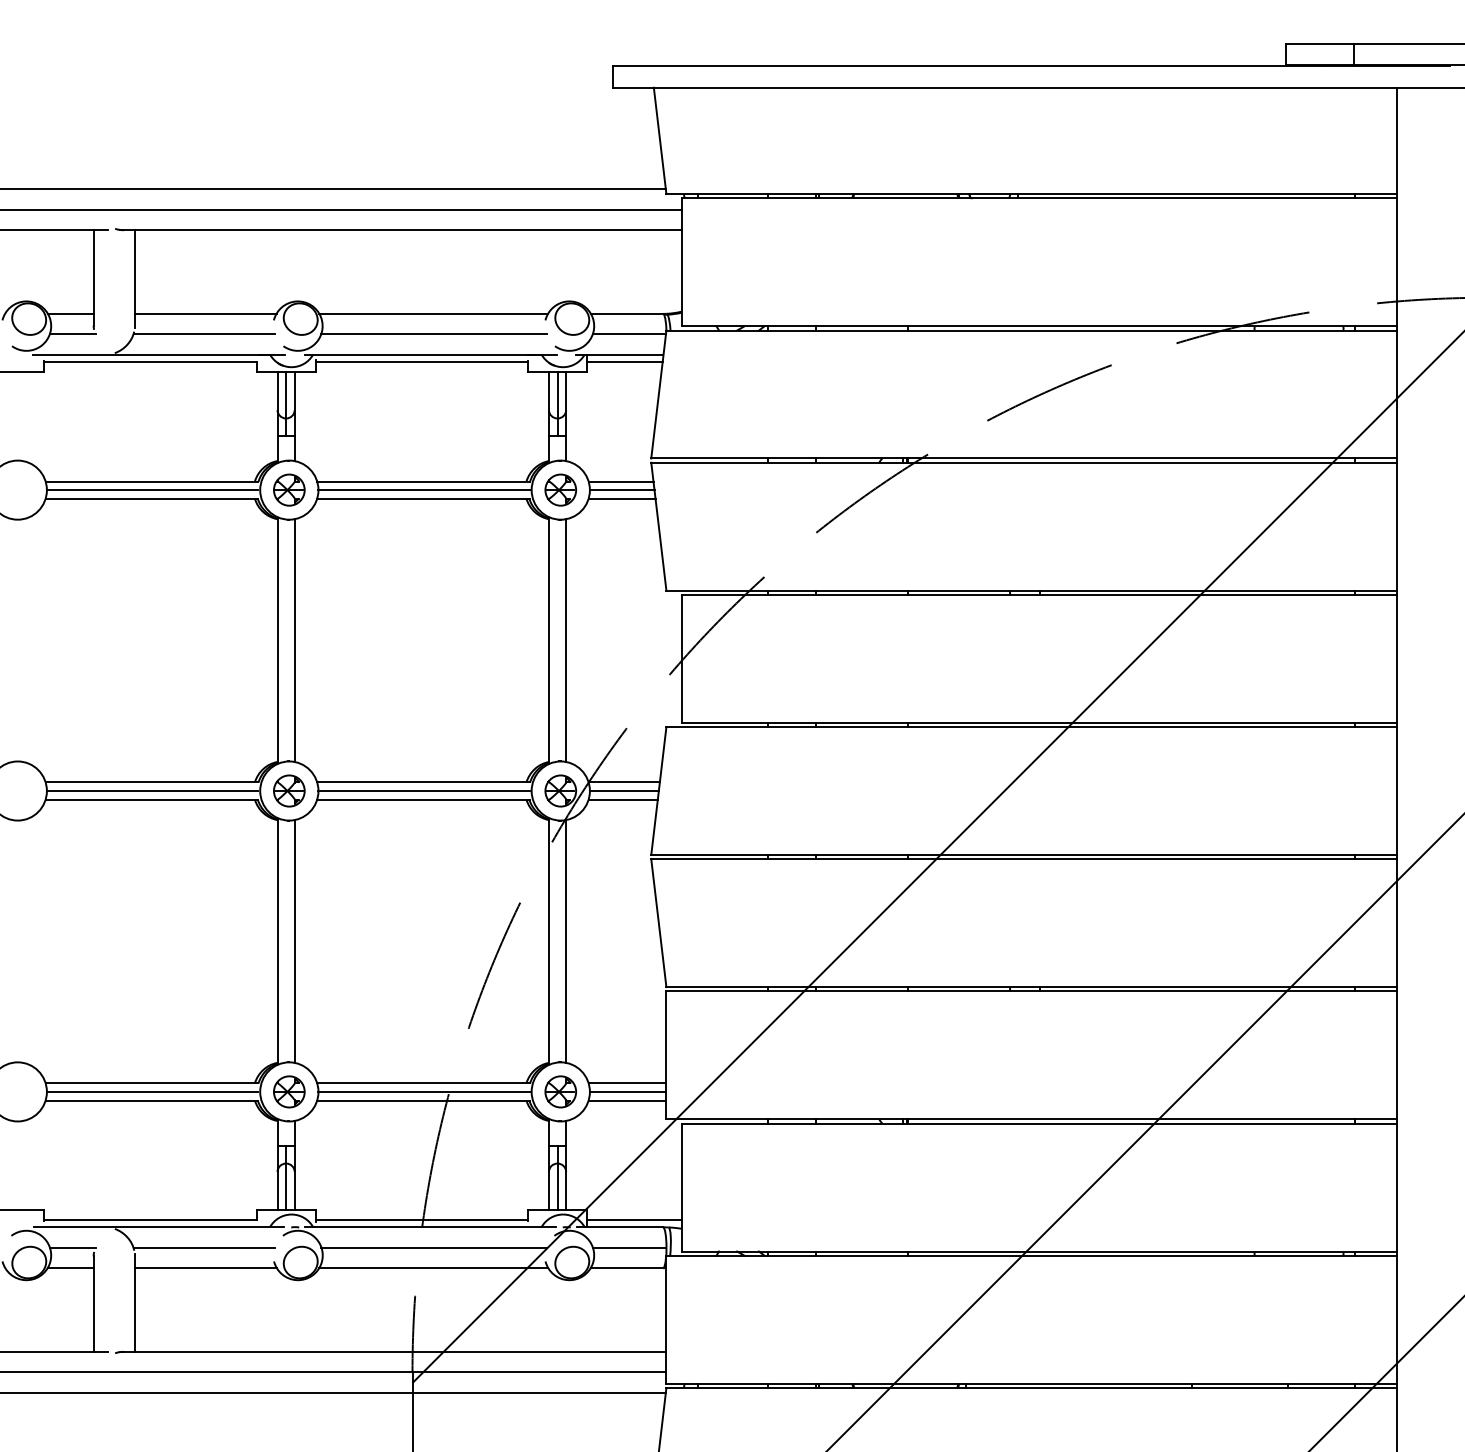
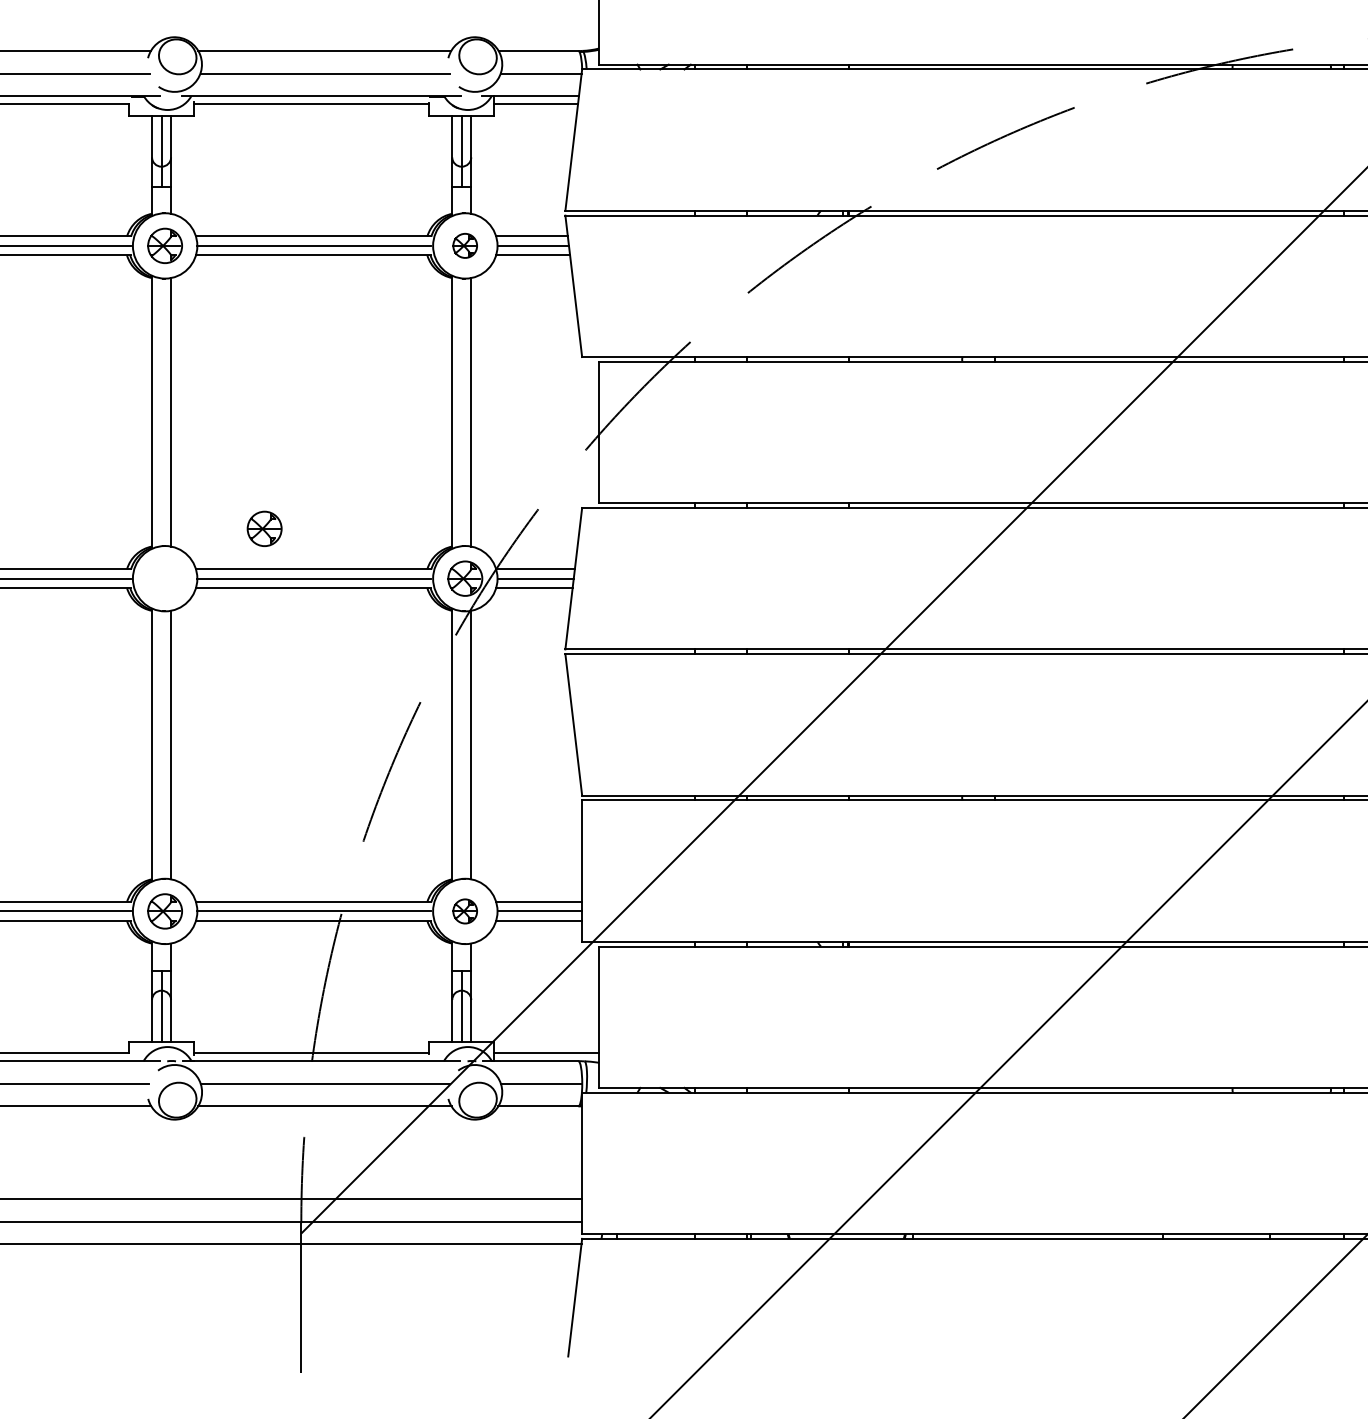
part: (560, 489) -> (465, 245), size x0.7
part: (289, 790) -> (264, 528), moved
part: (560, 1091) -> (465, 910), size x0.7

